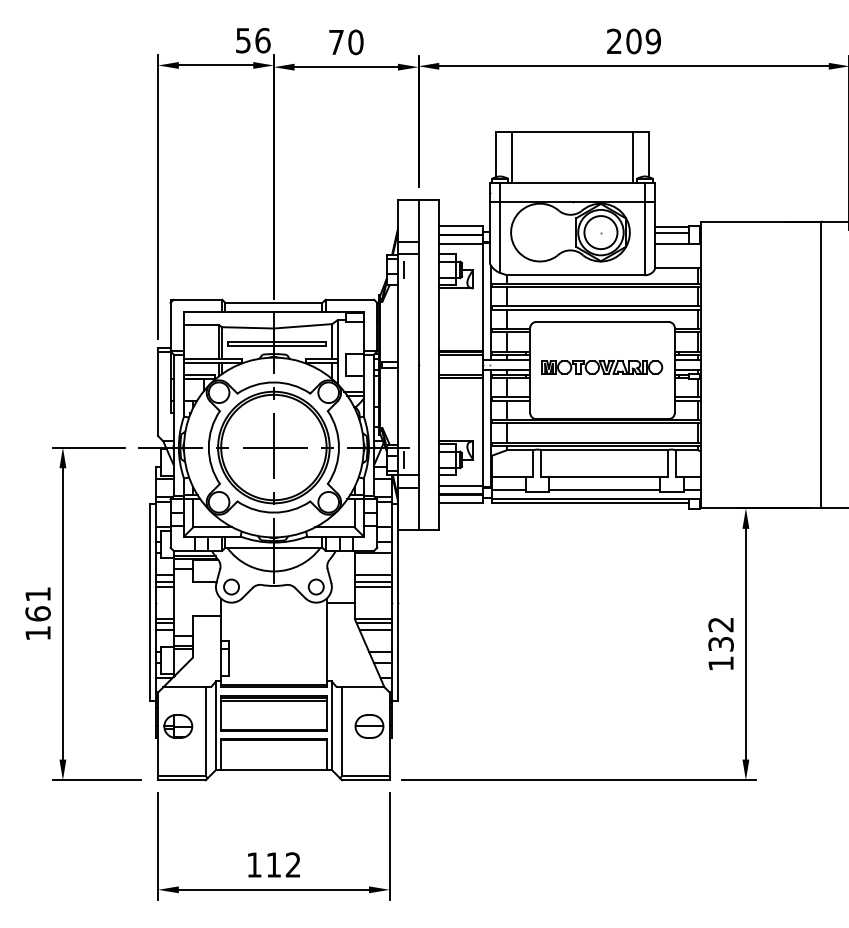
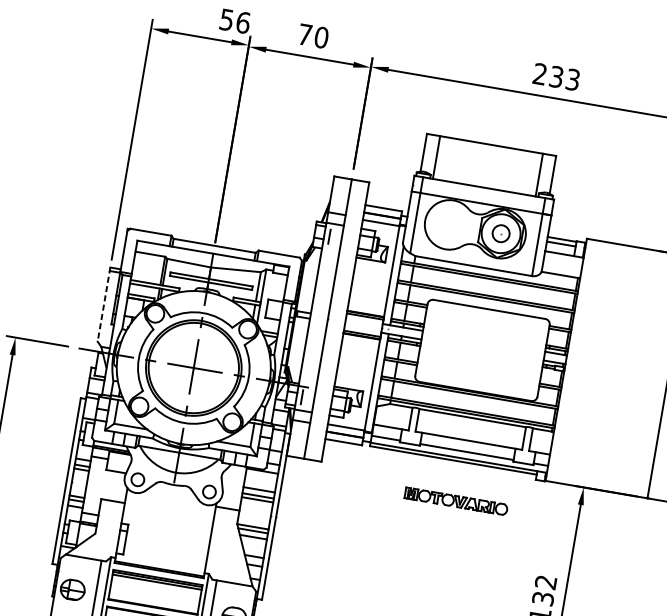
text: (643, 41) -> (564, 78), 209 -> 233
circle: (600, 232) -> (500, 233), size x0.6
part: (602, 367) -> (456, 501), moved
line: (158, 392) -> (104, 304), solid -> dashed

